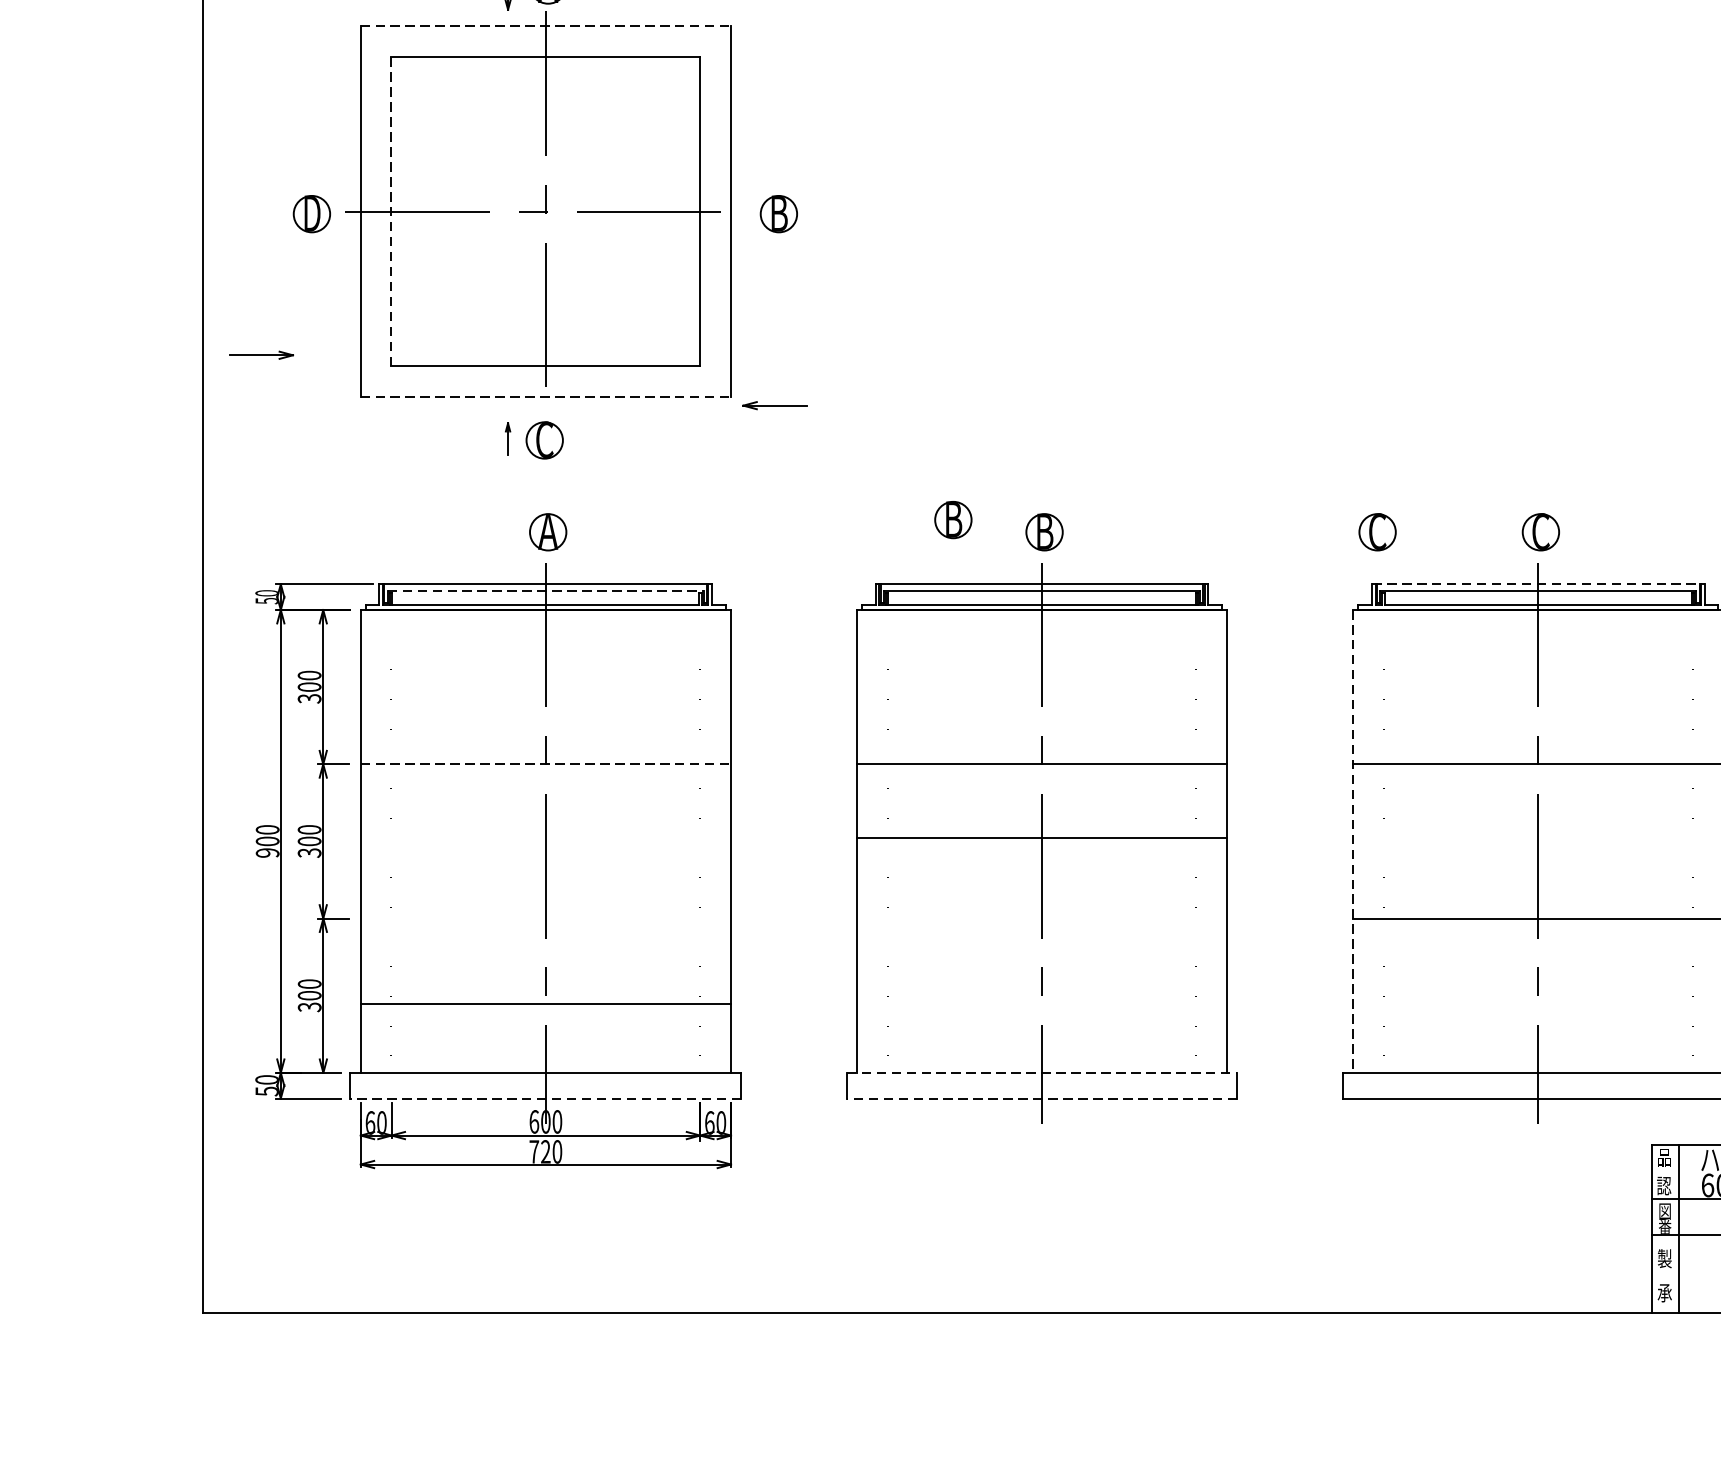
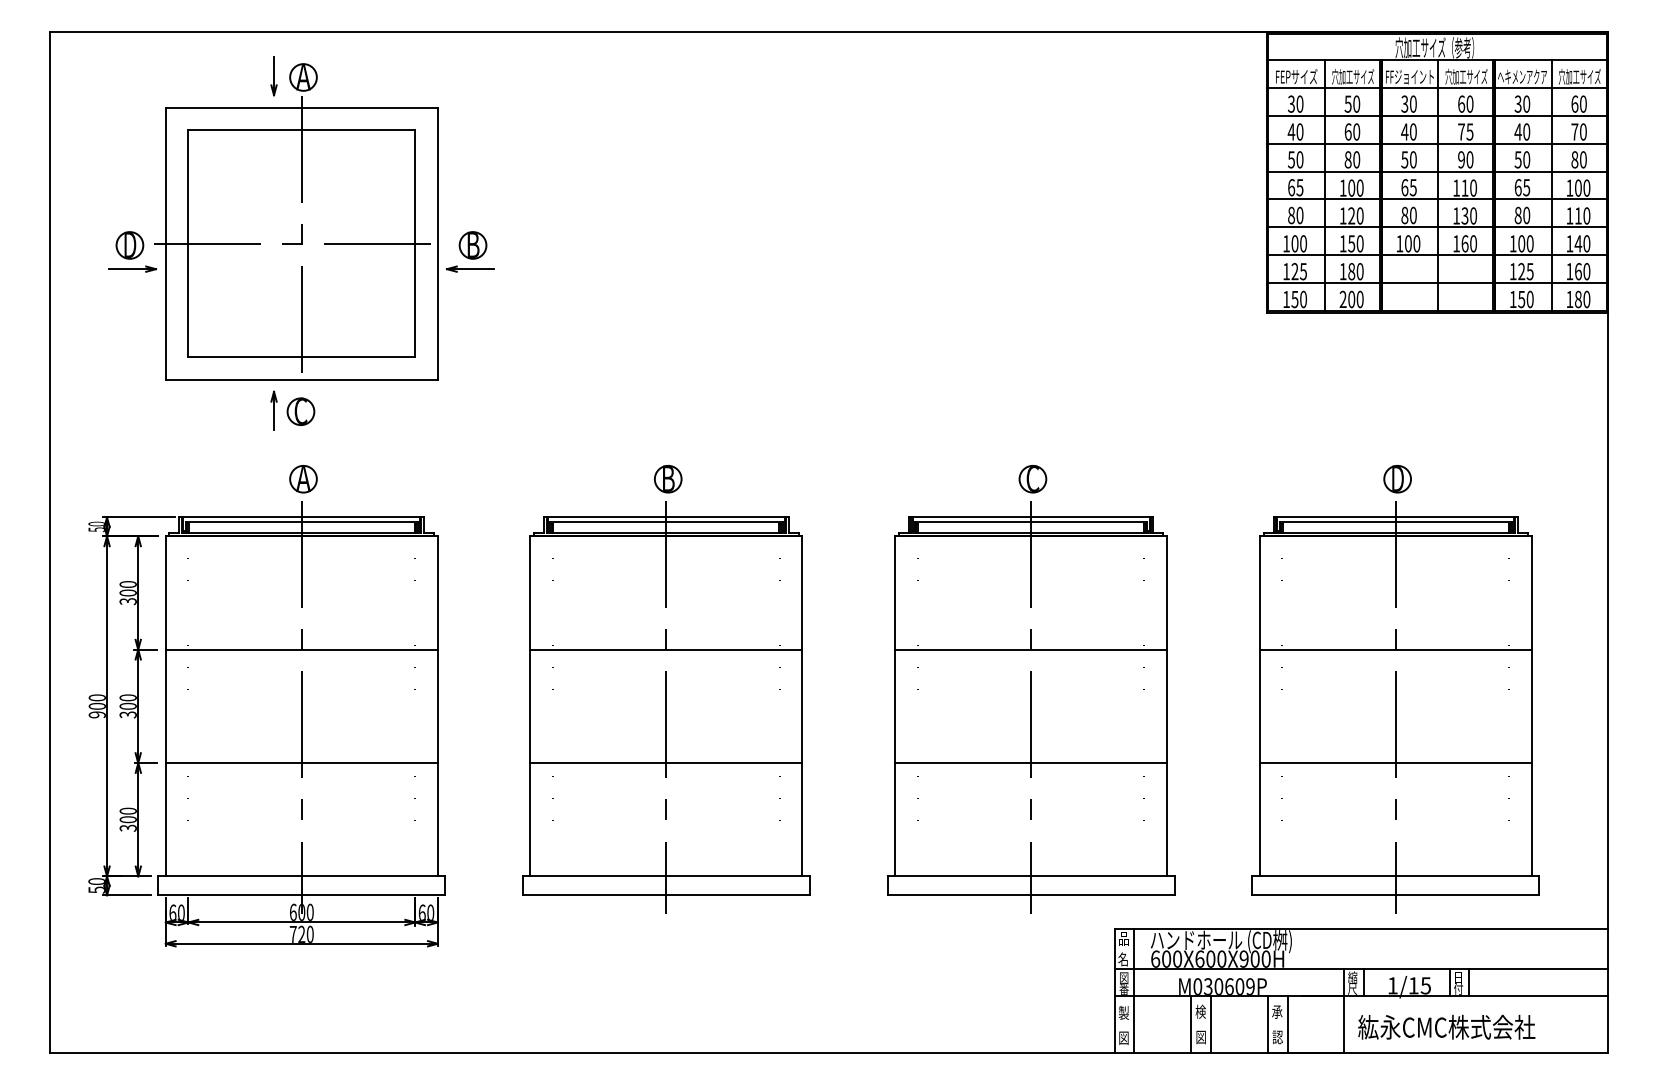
line: (546, 26) -> (302, 107), dashed -> solid
line: (391, 212) -> (188, 244), dashed -> solid
part: (261, 354) -> (132, 268), moved
line: (546, 396) -> (302, 379), dashed -> solid
part: (775, 404) -> (470, 268), moved
part: (507, 438) -> (273, 410), size x1.67
part: (953, 520) -> (601, 470), removed
part: (1377, 532) -> (912, 479), removed
line: (1538, 584) -> (1031, 517), dashed -> solid
line: (546, 591) -> (302, 522), dashed -> solid
line: (546, 764) -> (302, 649), dashed -> solid
line: (1042, 838) -> (666, 763), moved
line: (1353, 841) -> (895, 706), dashed -> solid
line: (545, 1004) -> (301, 763), moved
line: (1042, 1072) -> (666, 876), dashed -> solid
line: (545, 1098) -> (301, 895), dashed -> solid
line: (1042, 1098) -> (666, 895), dashed -> solid
text: (1664, 1185) -> (1123, 959), 認 -> 名
text: (1664, 1293) -> (1123, 1038), 承 -> 図

